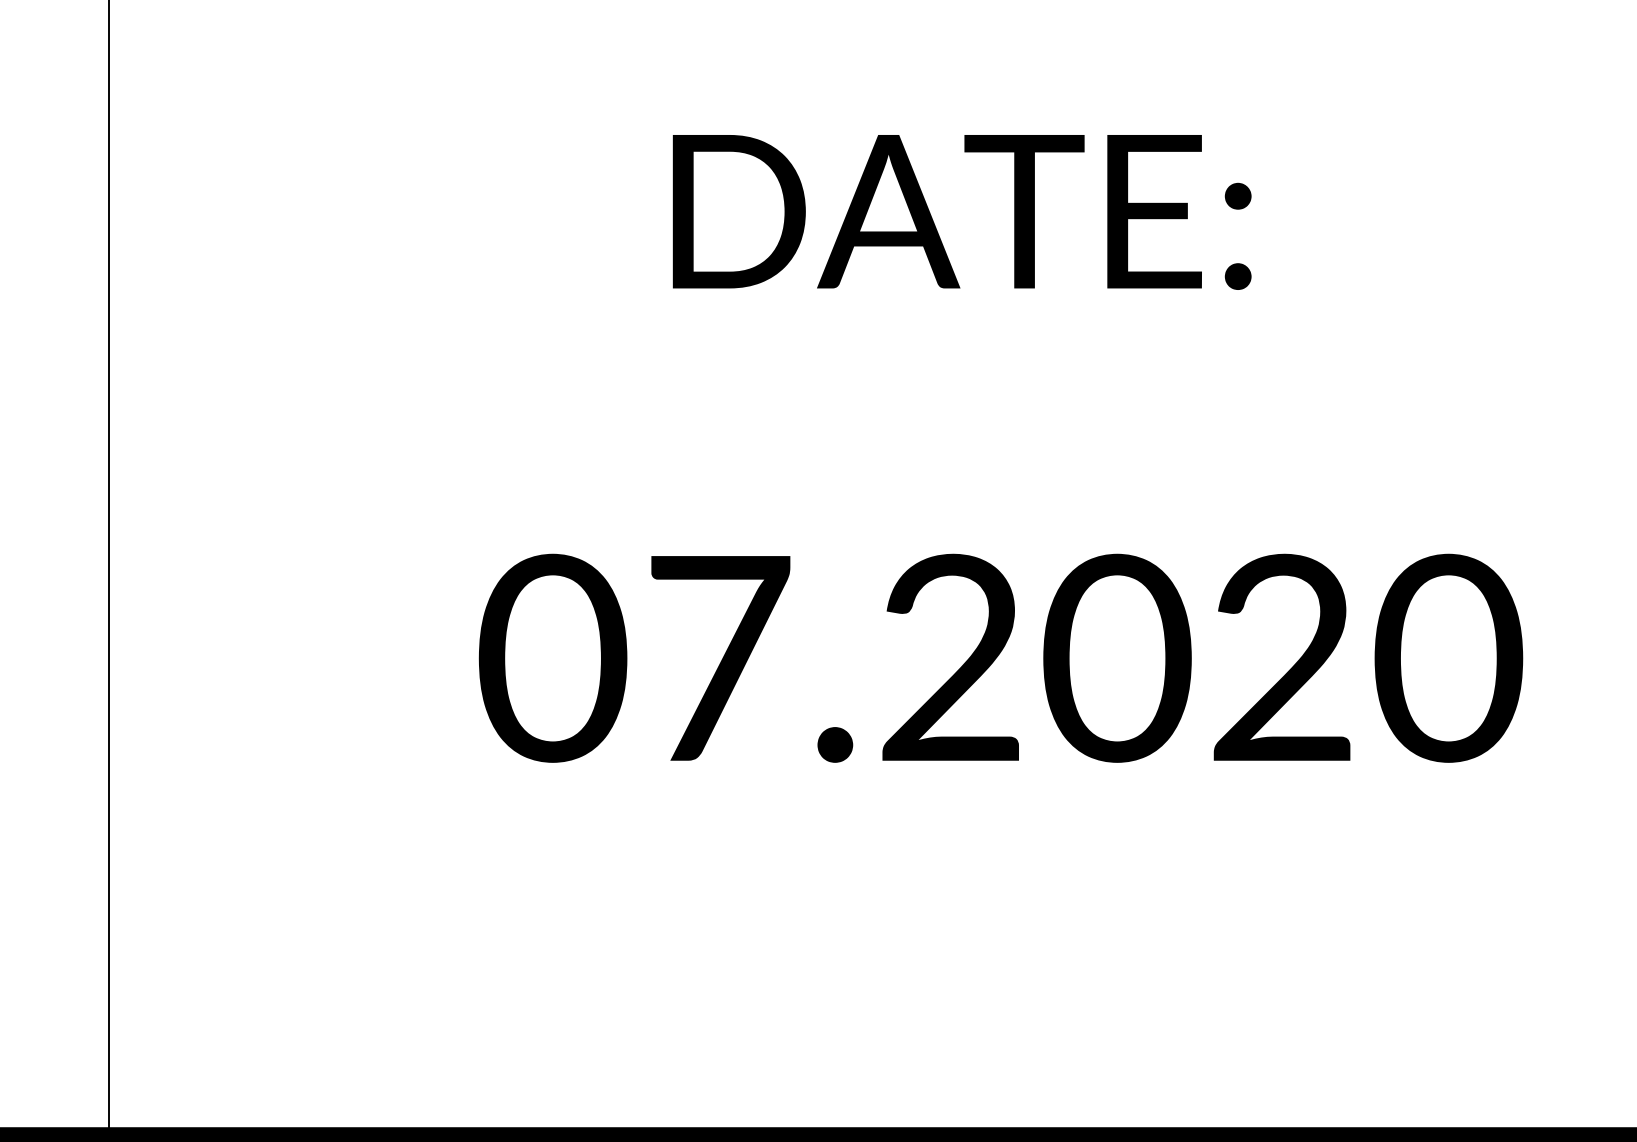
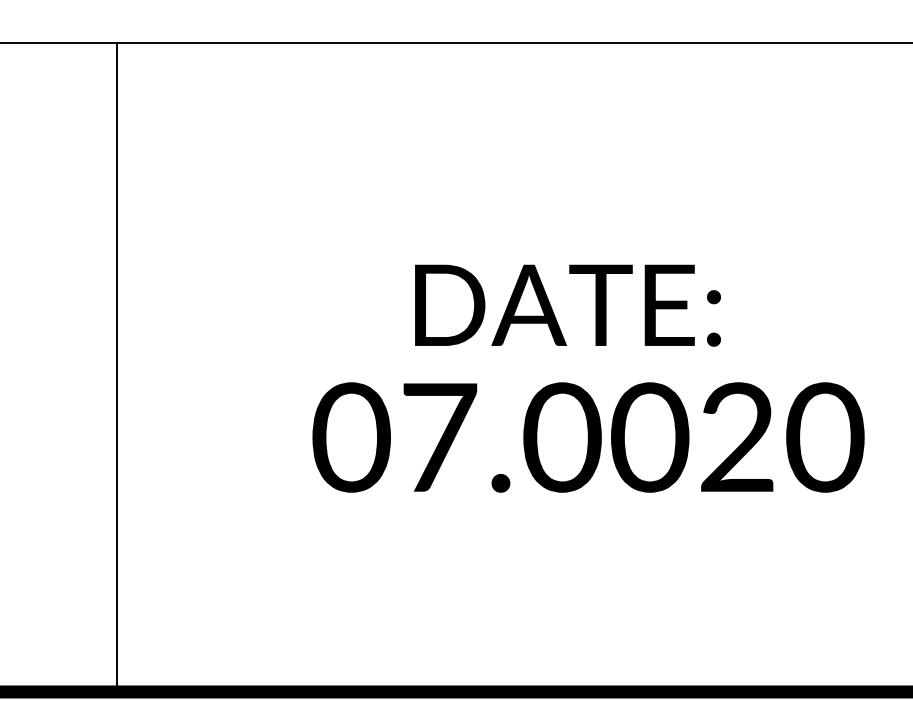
text: (961, 211) -> (567, 305), moved
text: (951, 658) -> (562, 437), 07.2020 -> 07.0020

